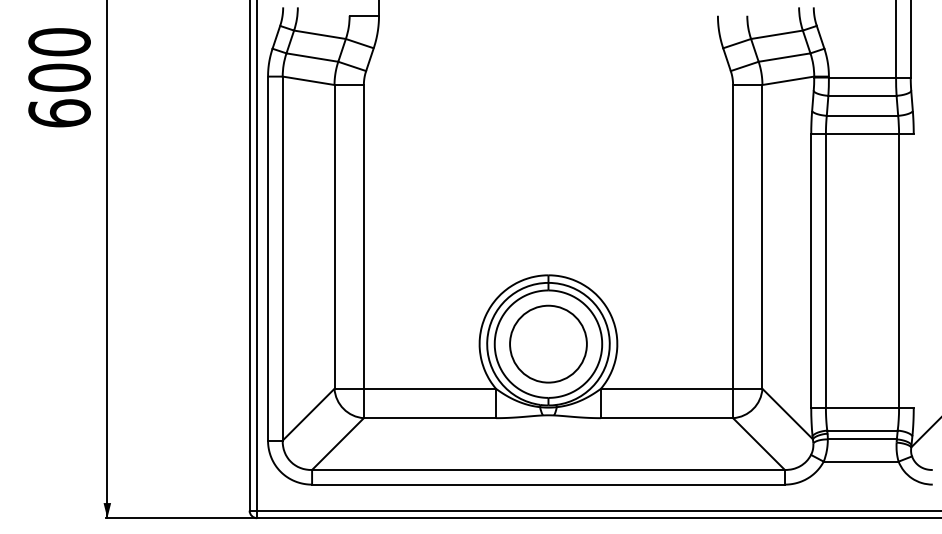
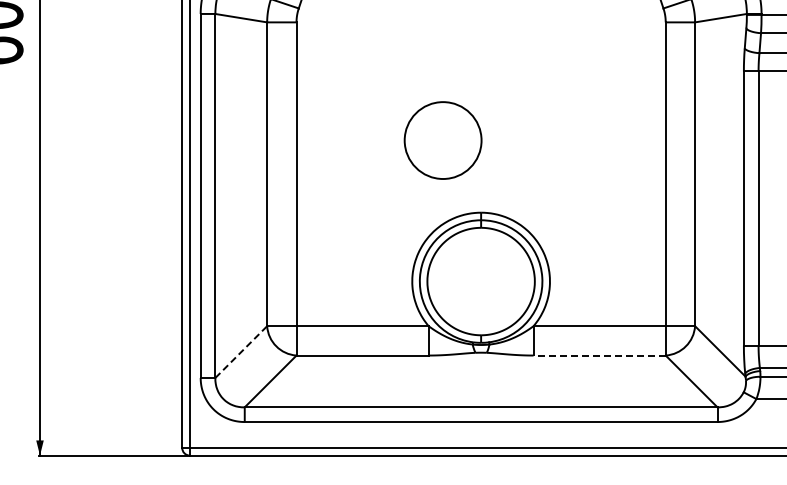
circle: (548, 343) -> (443, 139), moved
line: (308, 414) -> (241, 351), solid -> dashed
line: (666, 418) -> (599, 355), solid -> dashed

